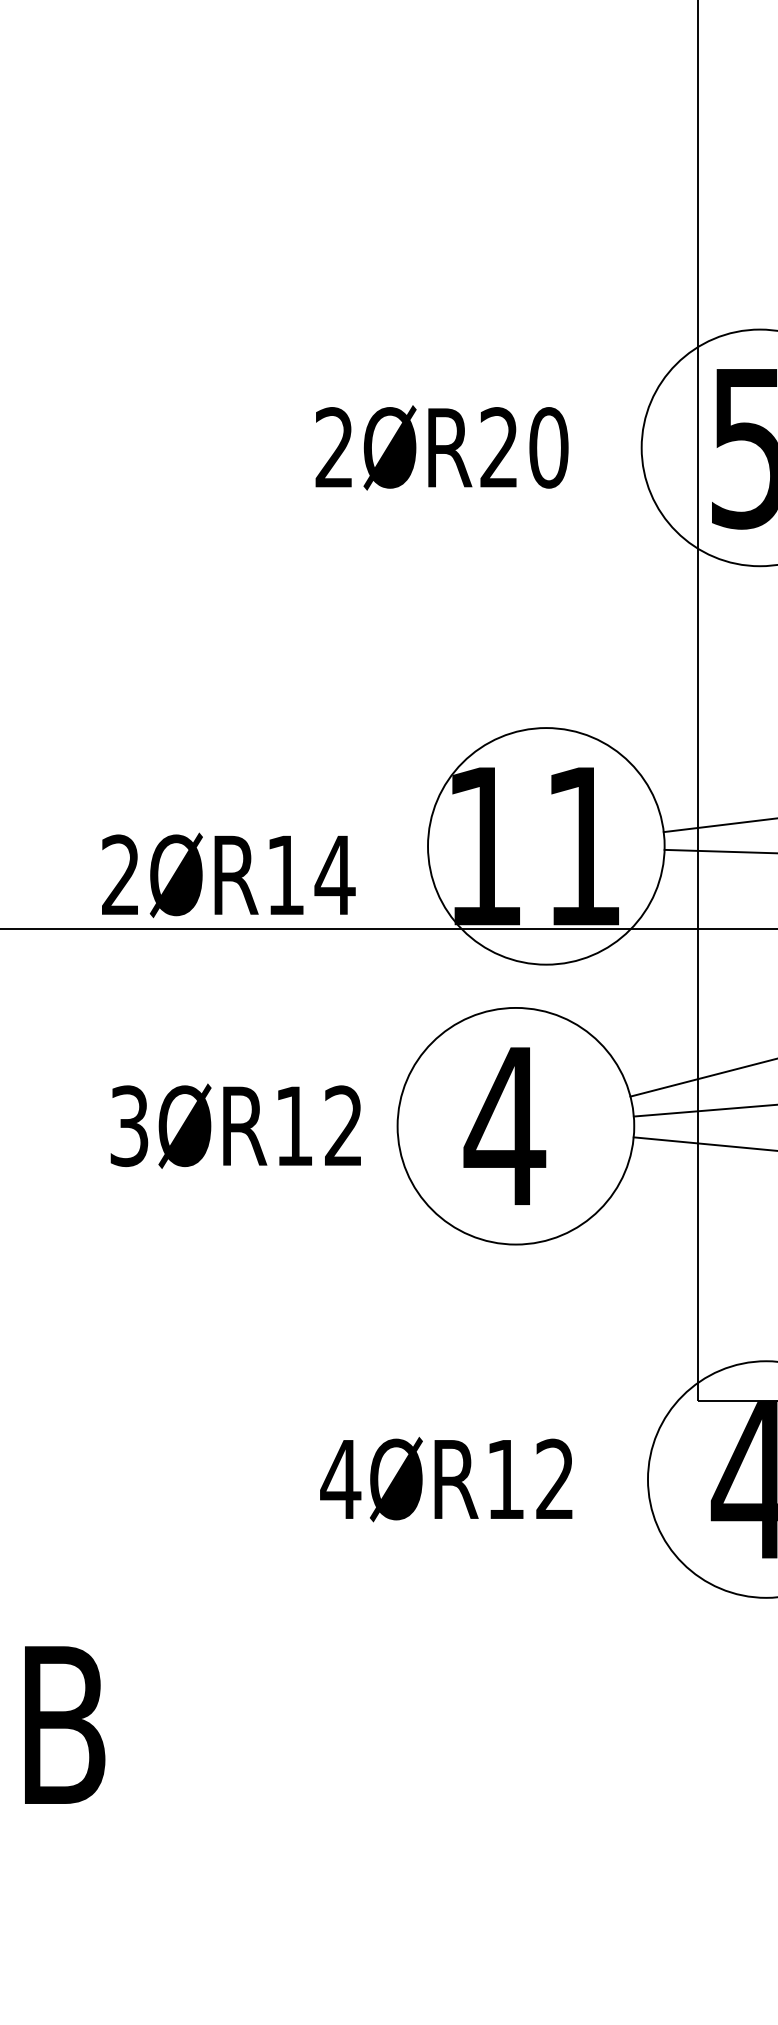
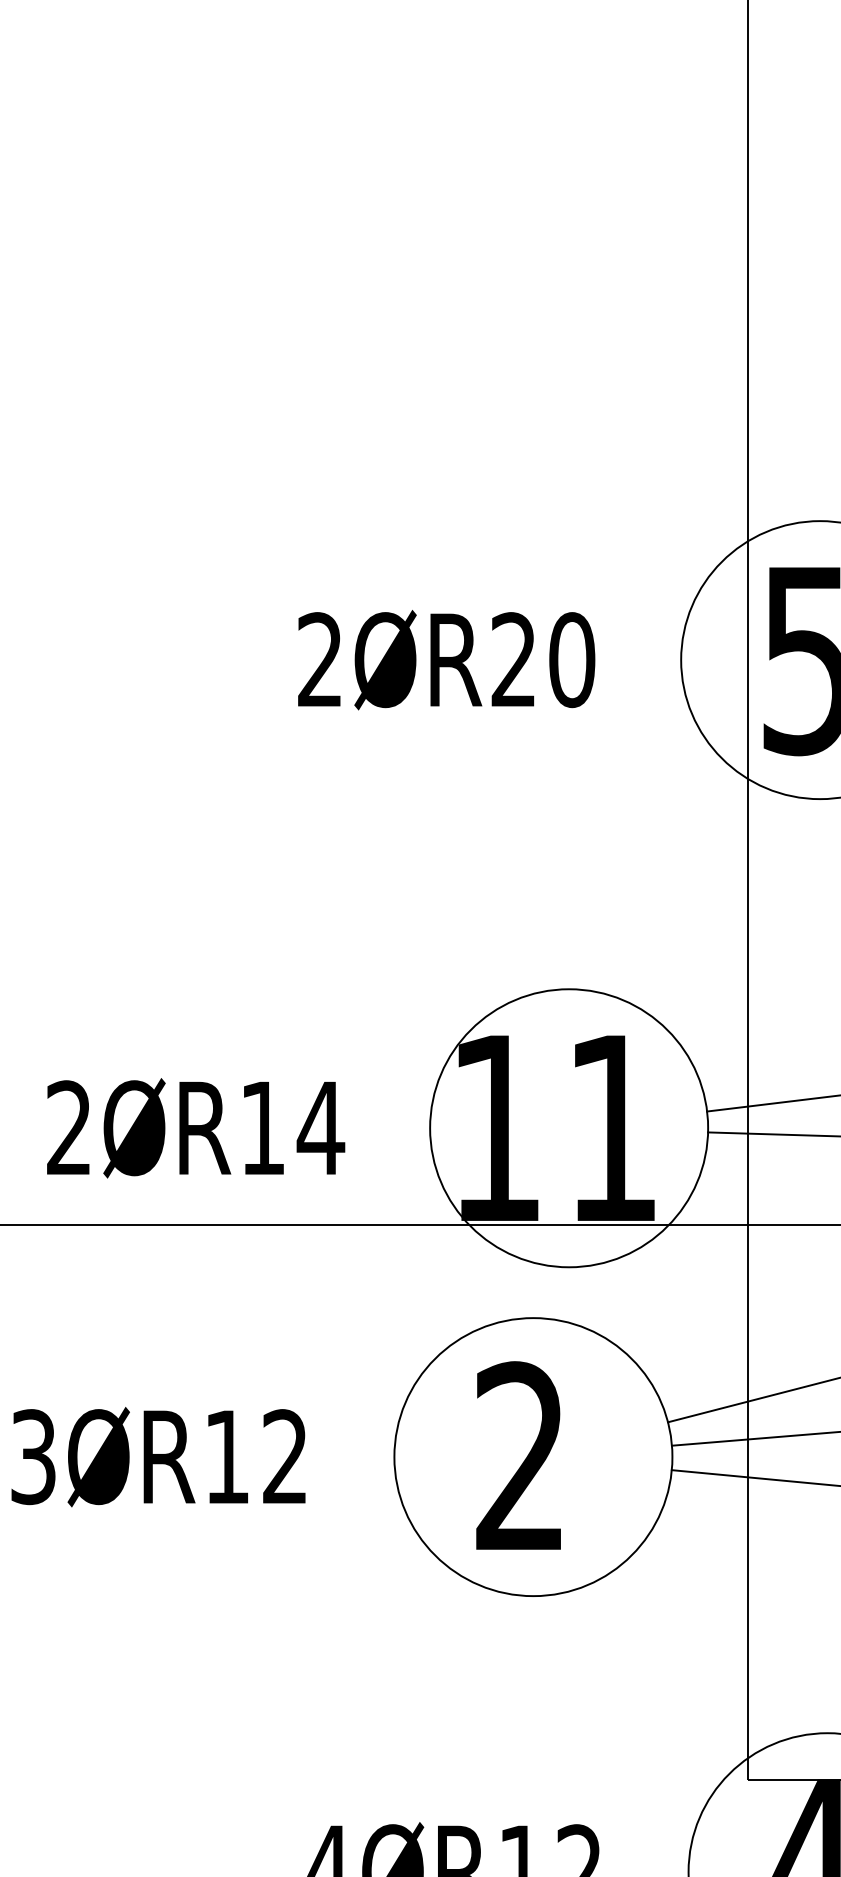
text: (228, 875) -> (195, 1128), moved
text: (504, 1124) -> (519, 1455), 4 -> 2
text: (235, 1125) -> (158, 1456), moved

